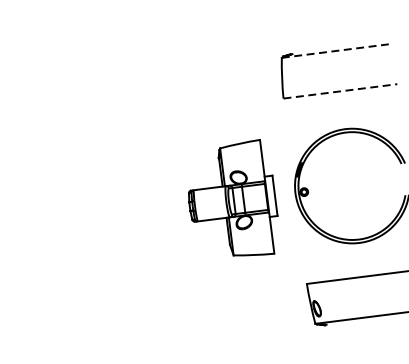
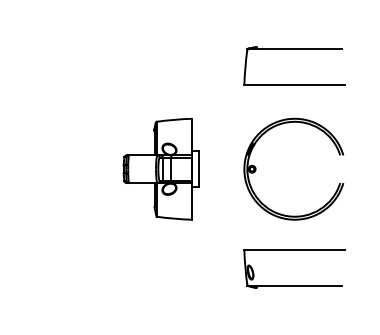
line: (336, 51) -> (295, 49), dashed -> solid
line: (341, 91) -> (295, 85), dashed -> solid
part: (231, 200) -> (160, 168), moved

